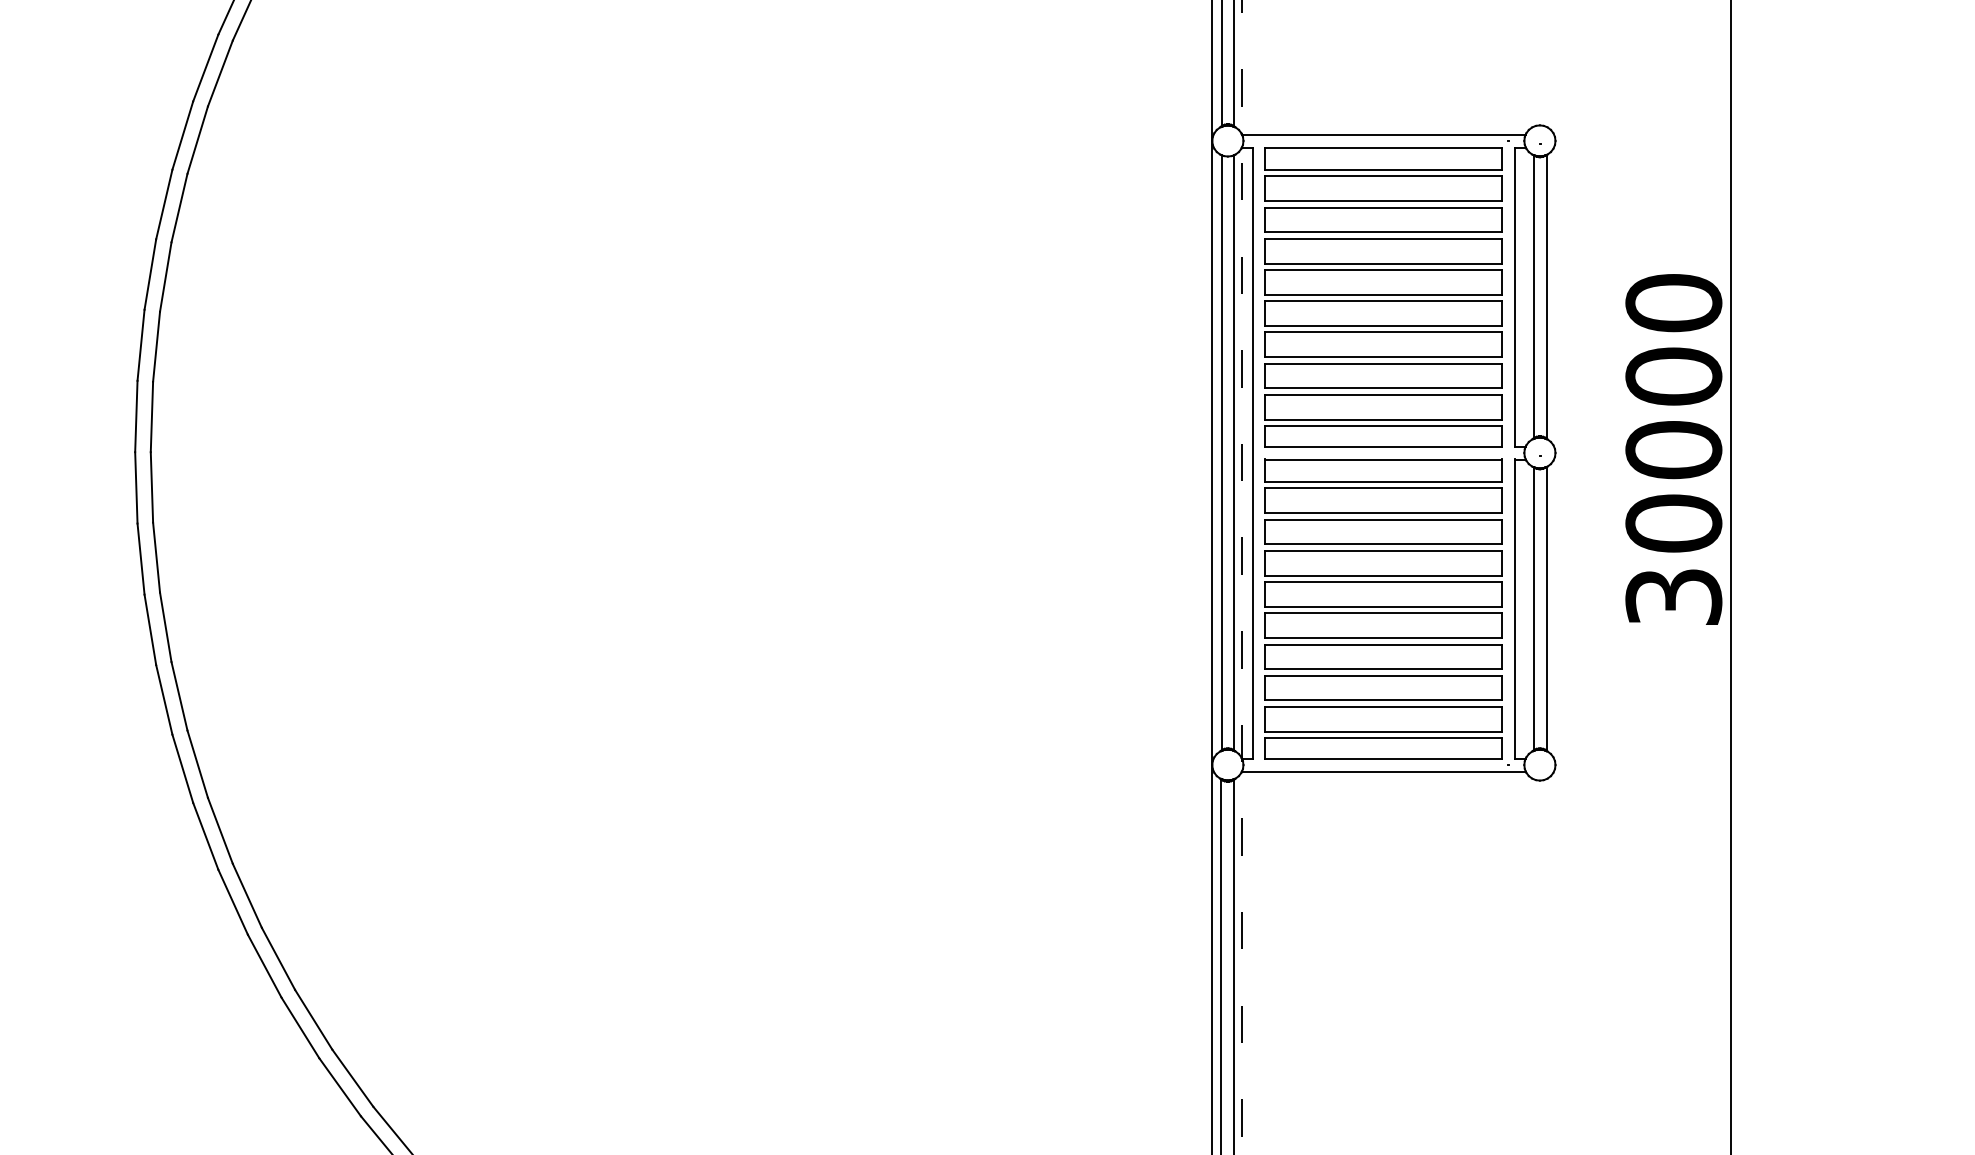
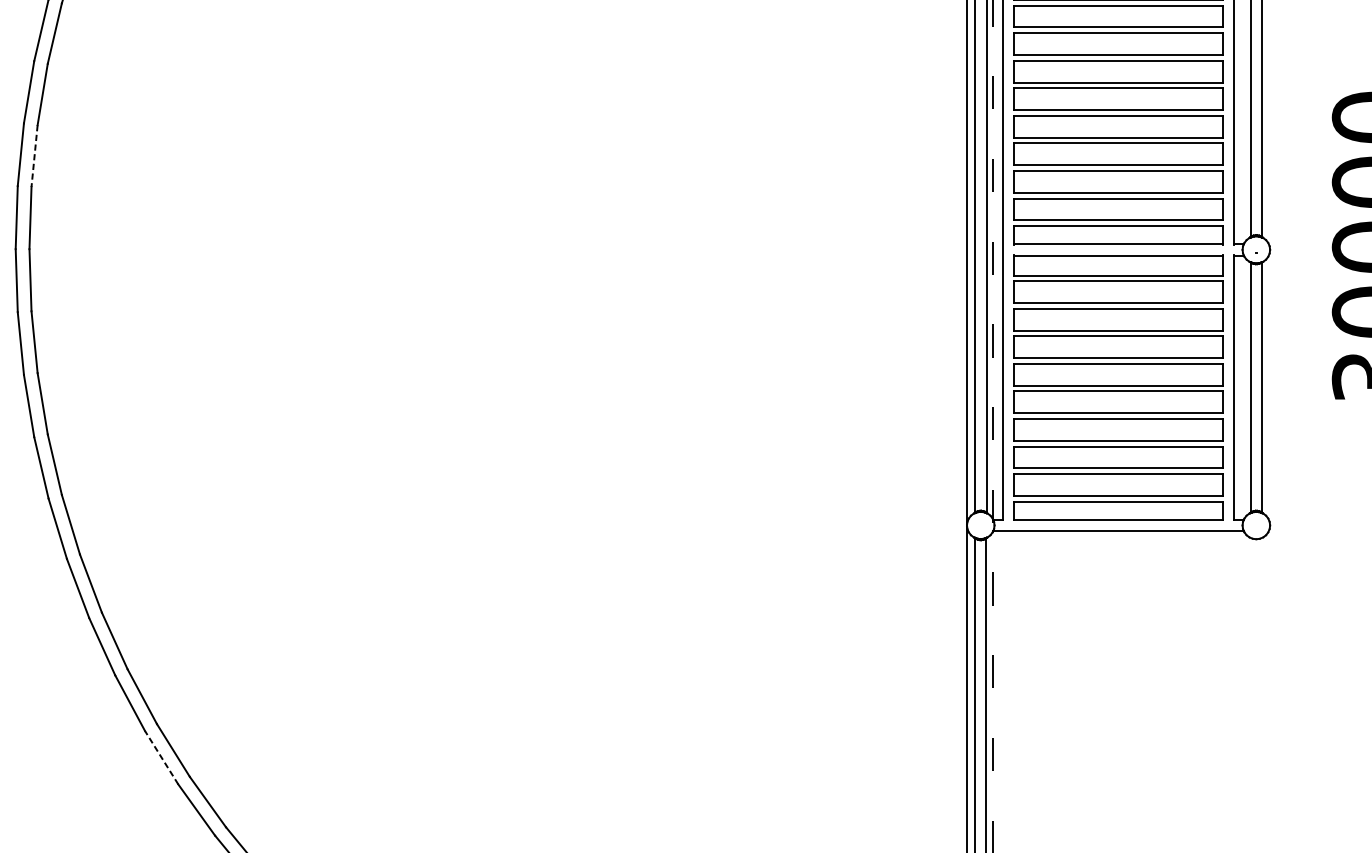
line: (156, 347) -> (34, 156), solid -> dashed
line: (300, 1028) -> (161, 758), solid -> dashed

